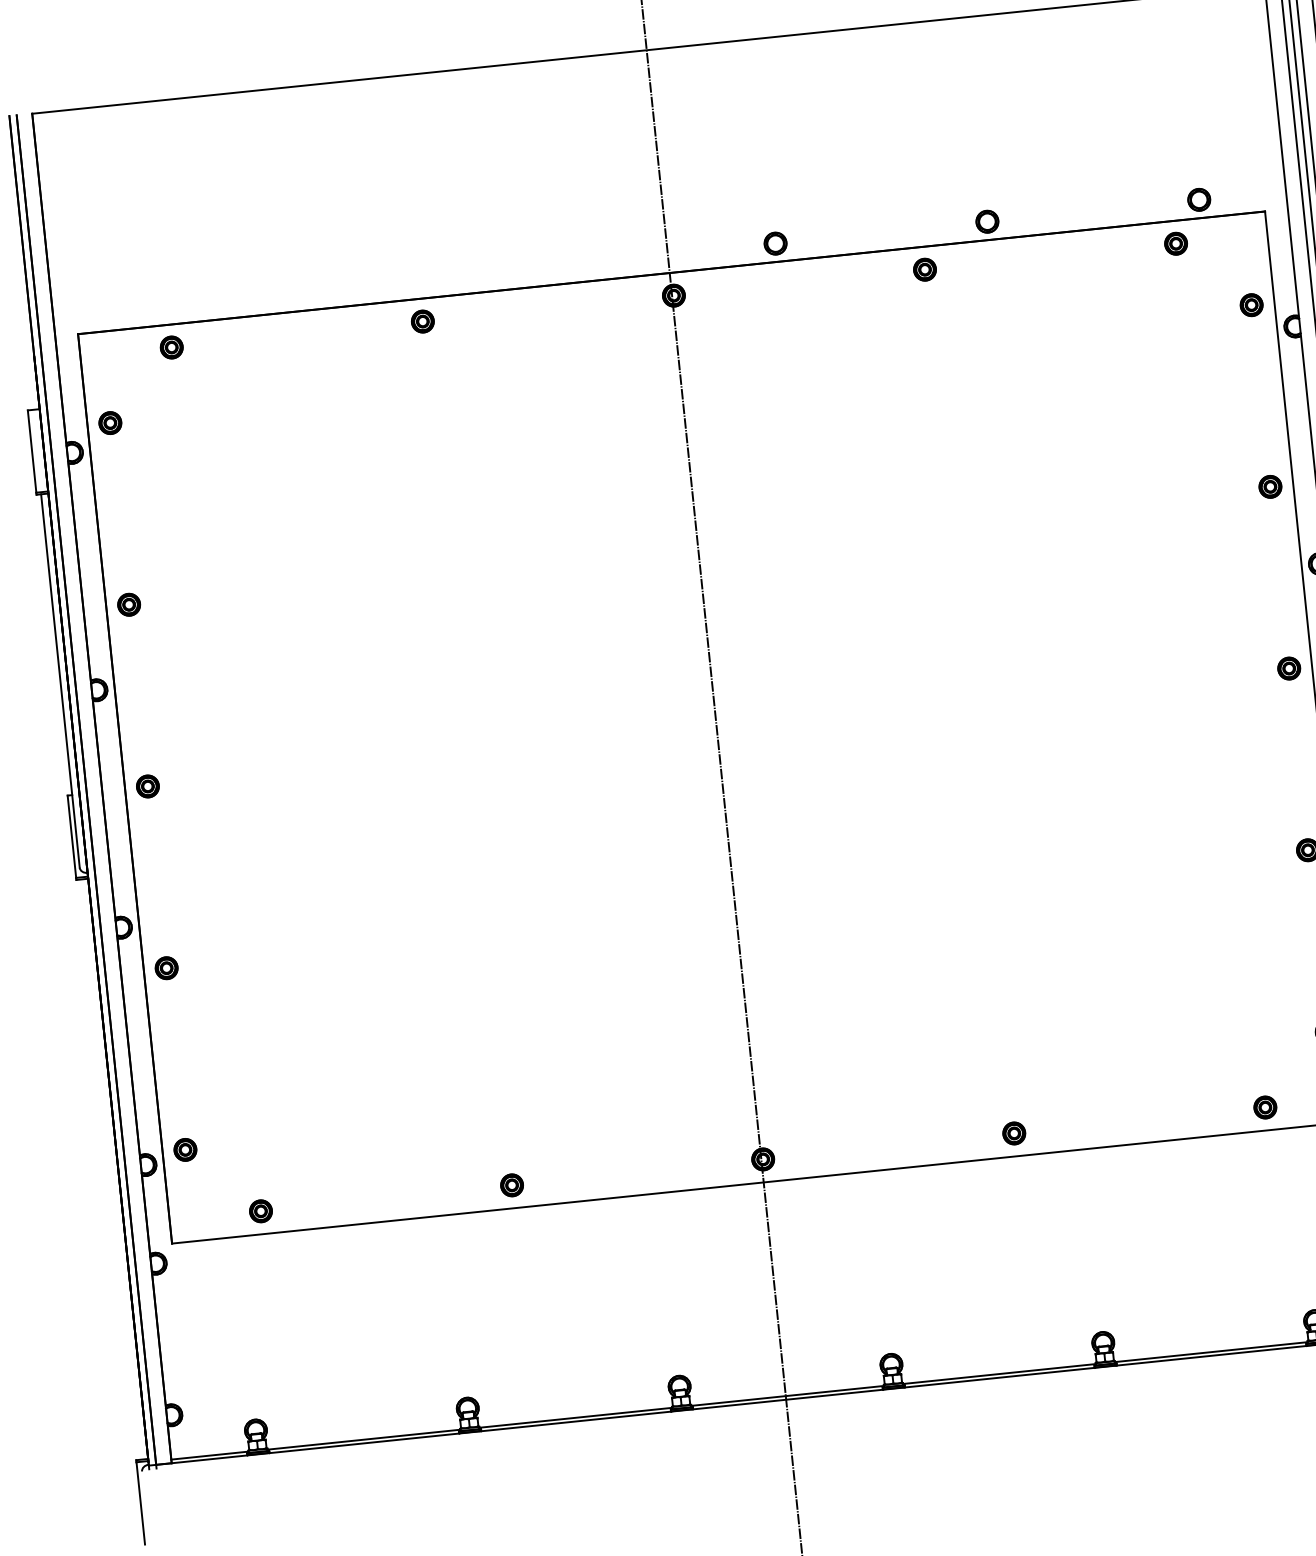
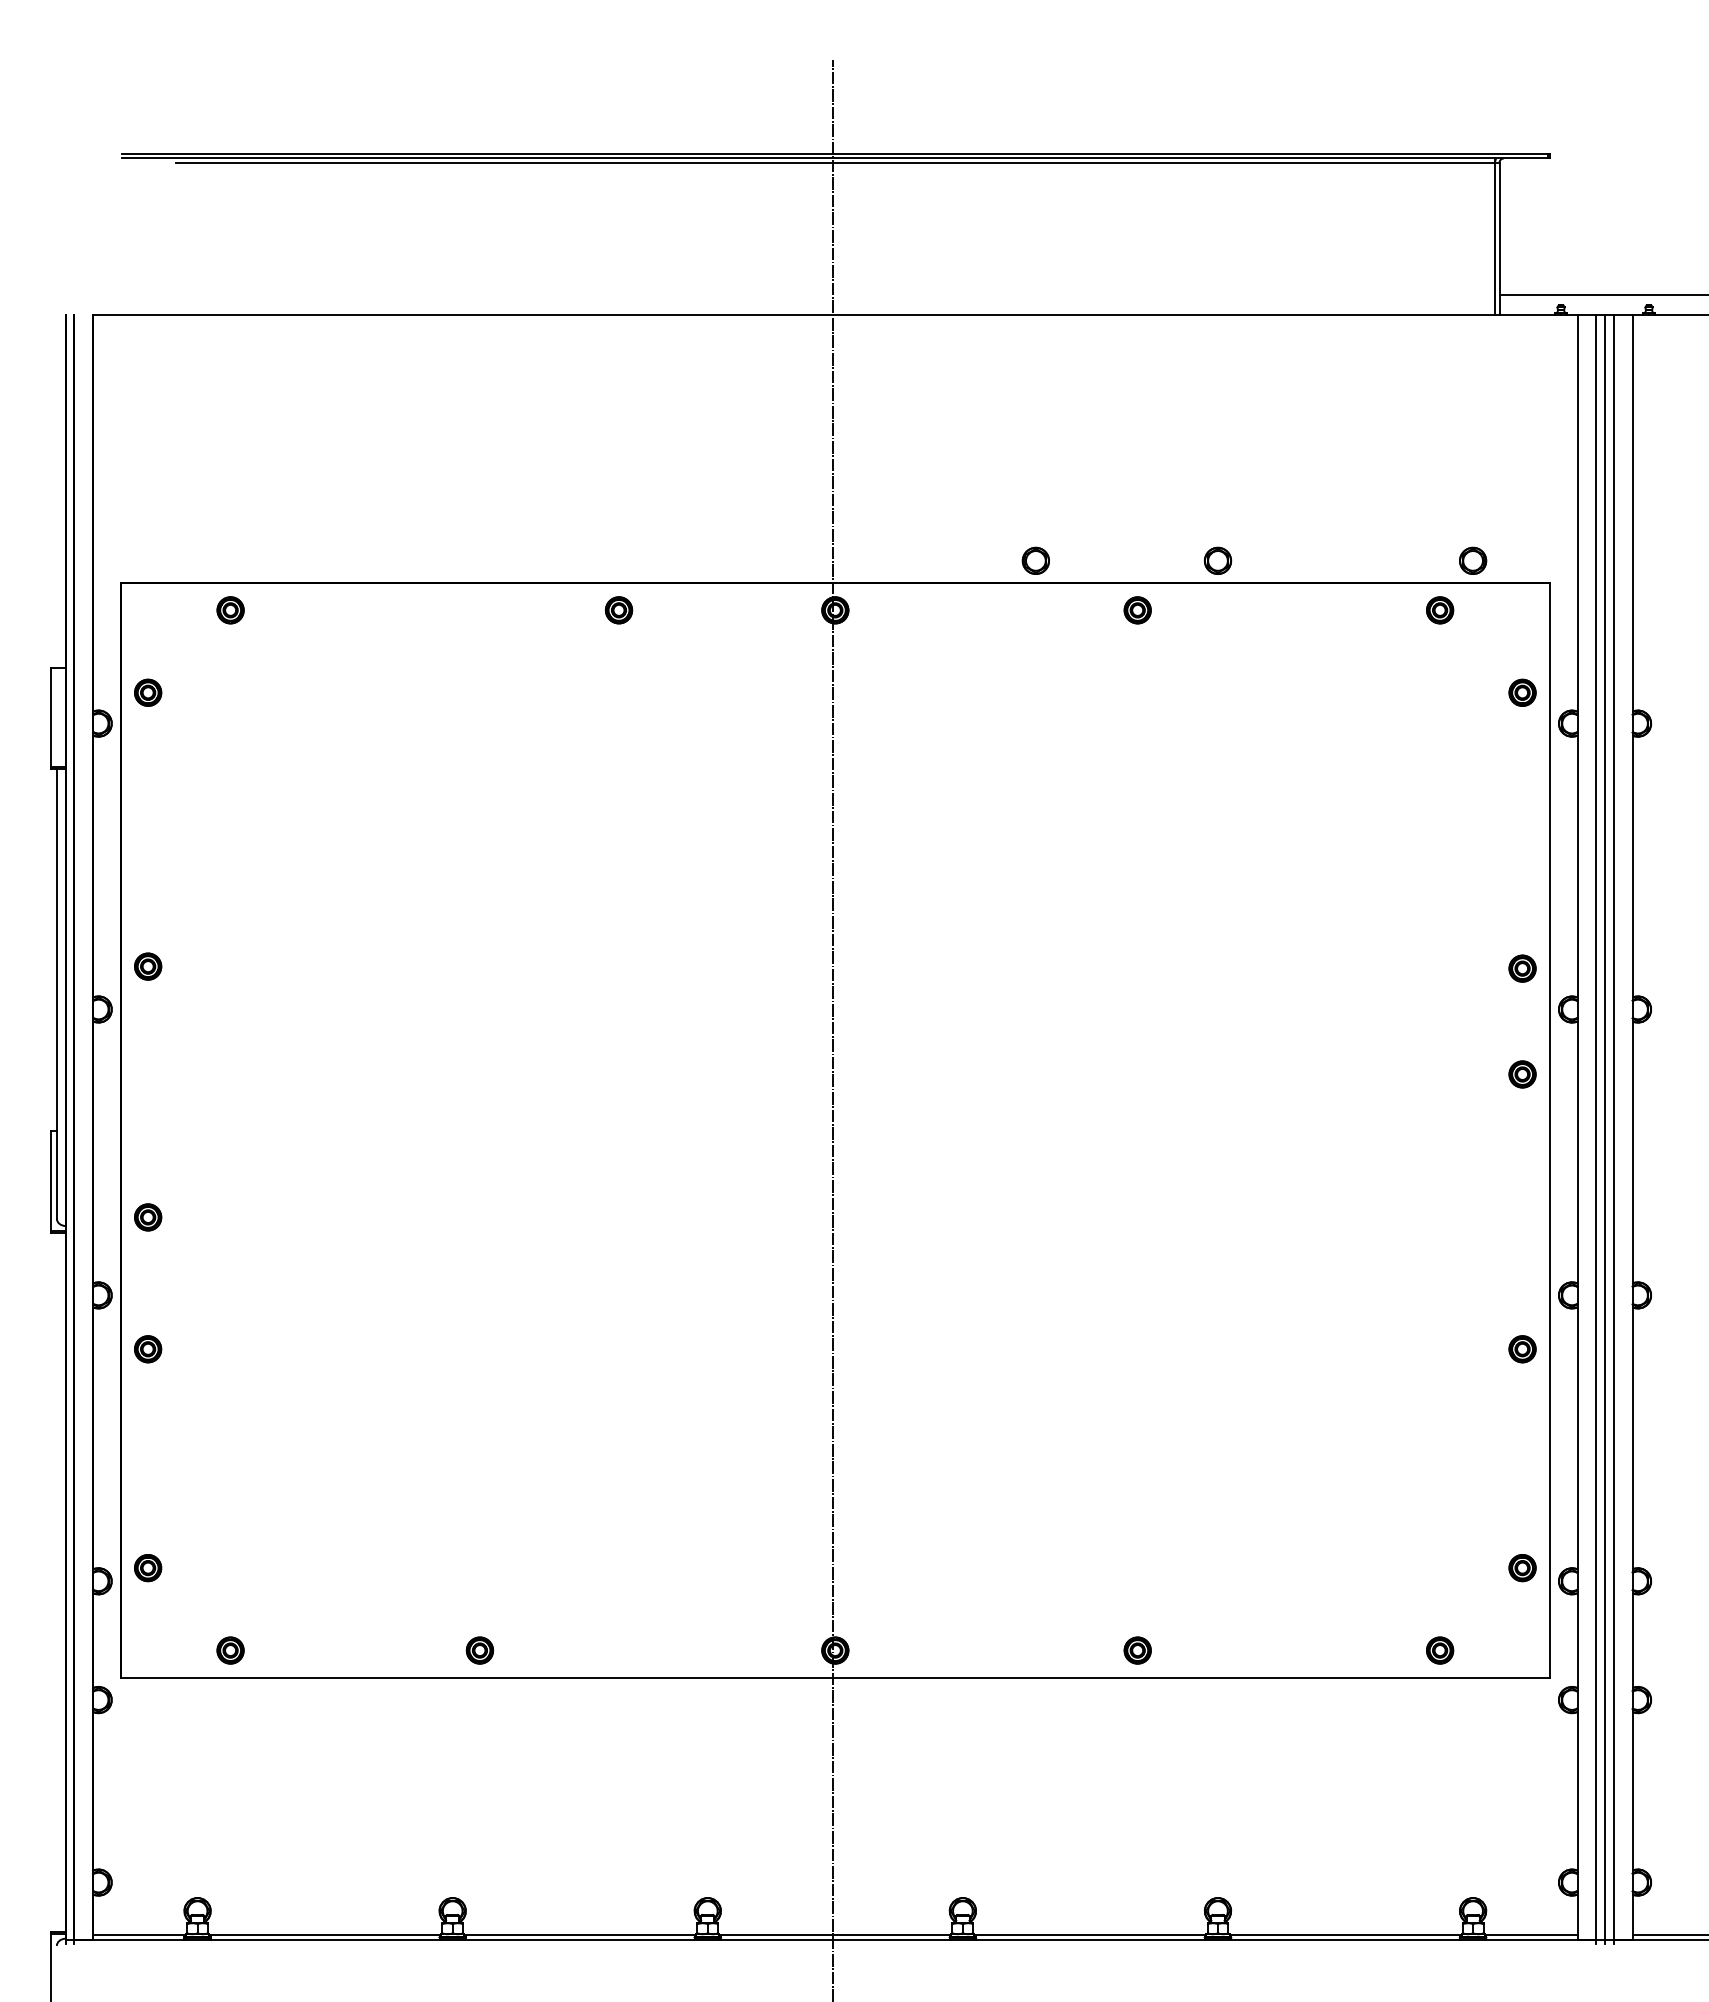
part: (775, 243) -> (1035, 560), moved
part: (422, 321) -> (618, 610), moved
part: (1270, 486) -> (1522, 968), moved
part: (129, 604) -> (148, 966), moved
part: (1289, 668) -> (1522, 1074), moved
part: (148, 786) -> (148, 1217), moved
part: (511, 1185) -> (479, 1650), moved

